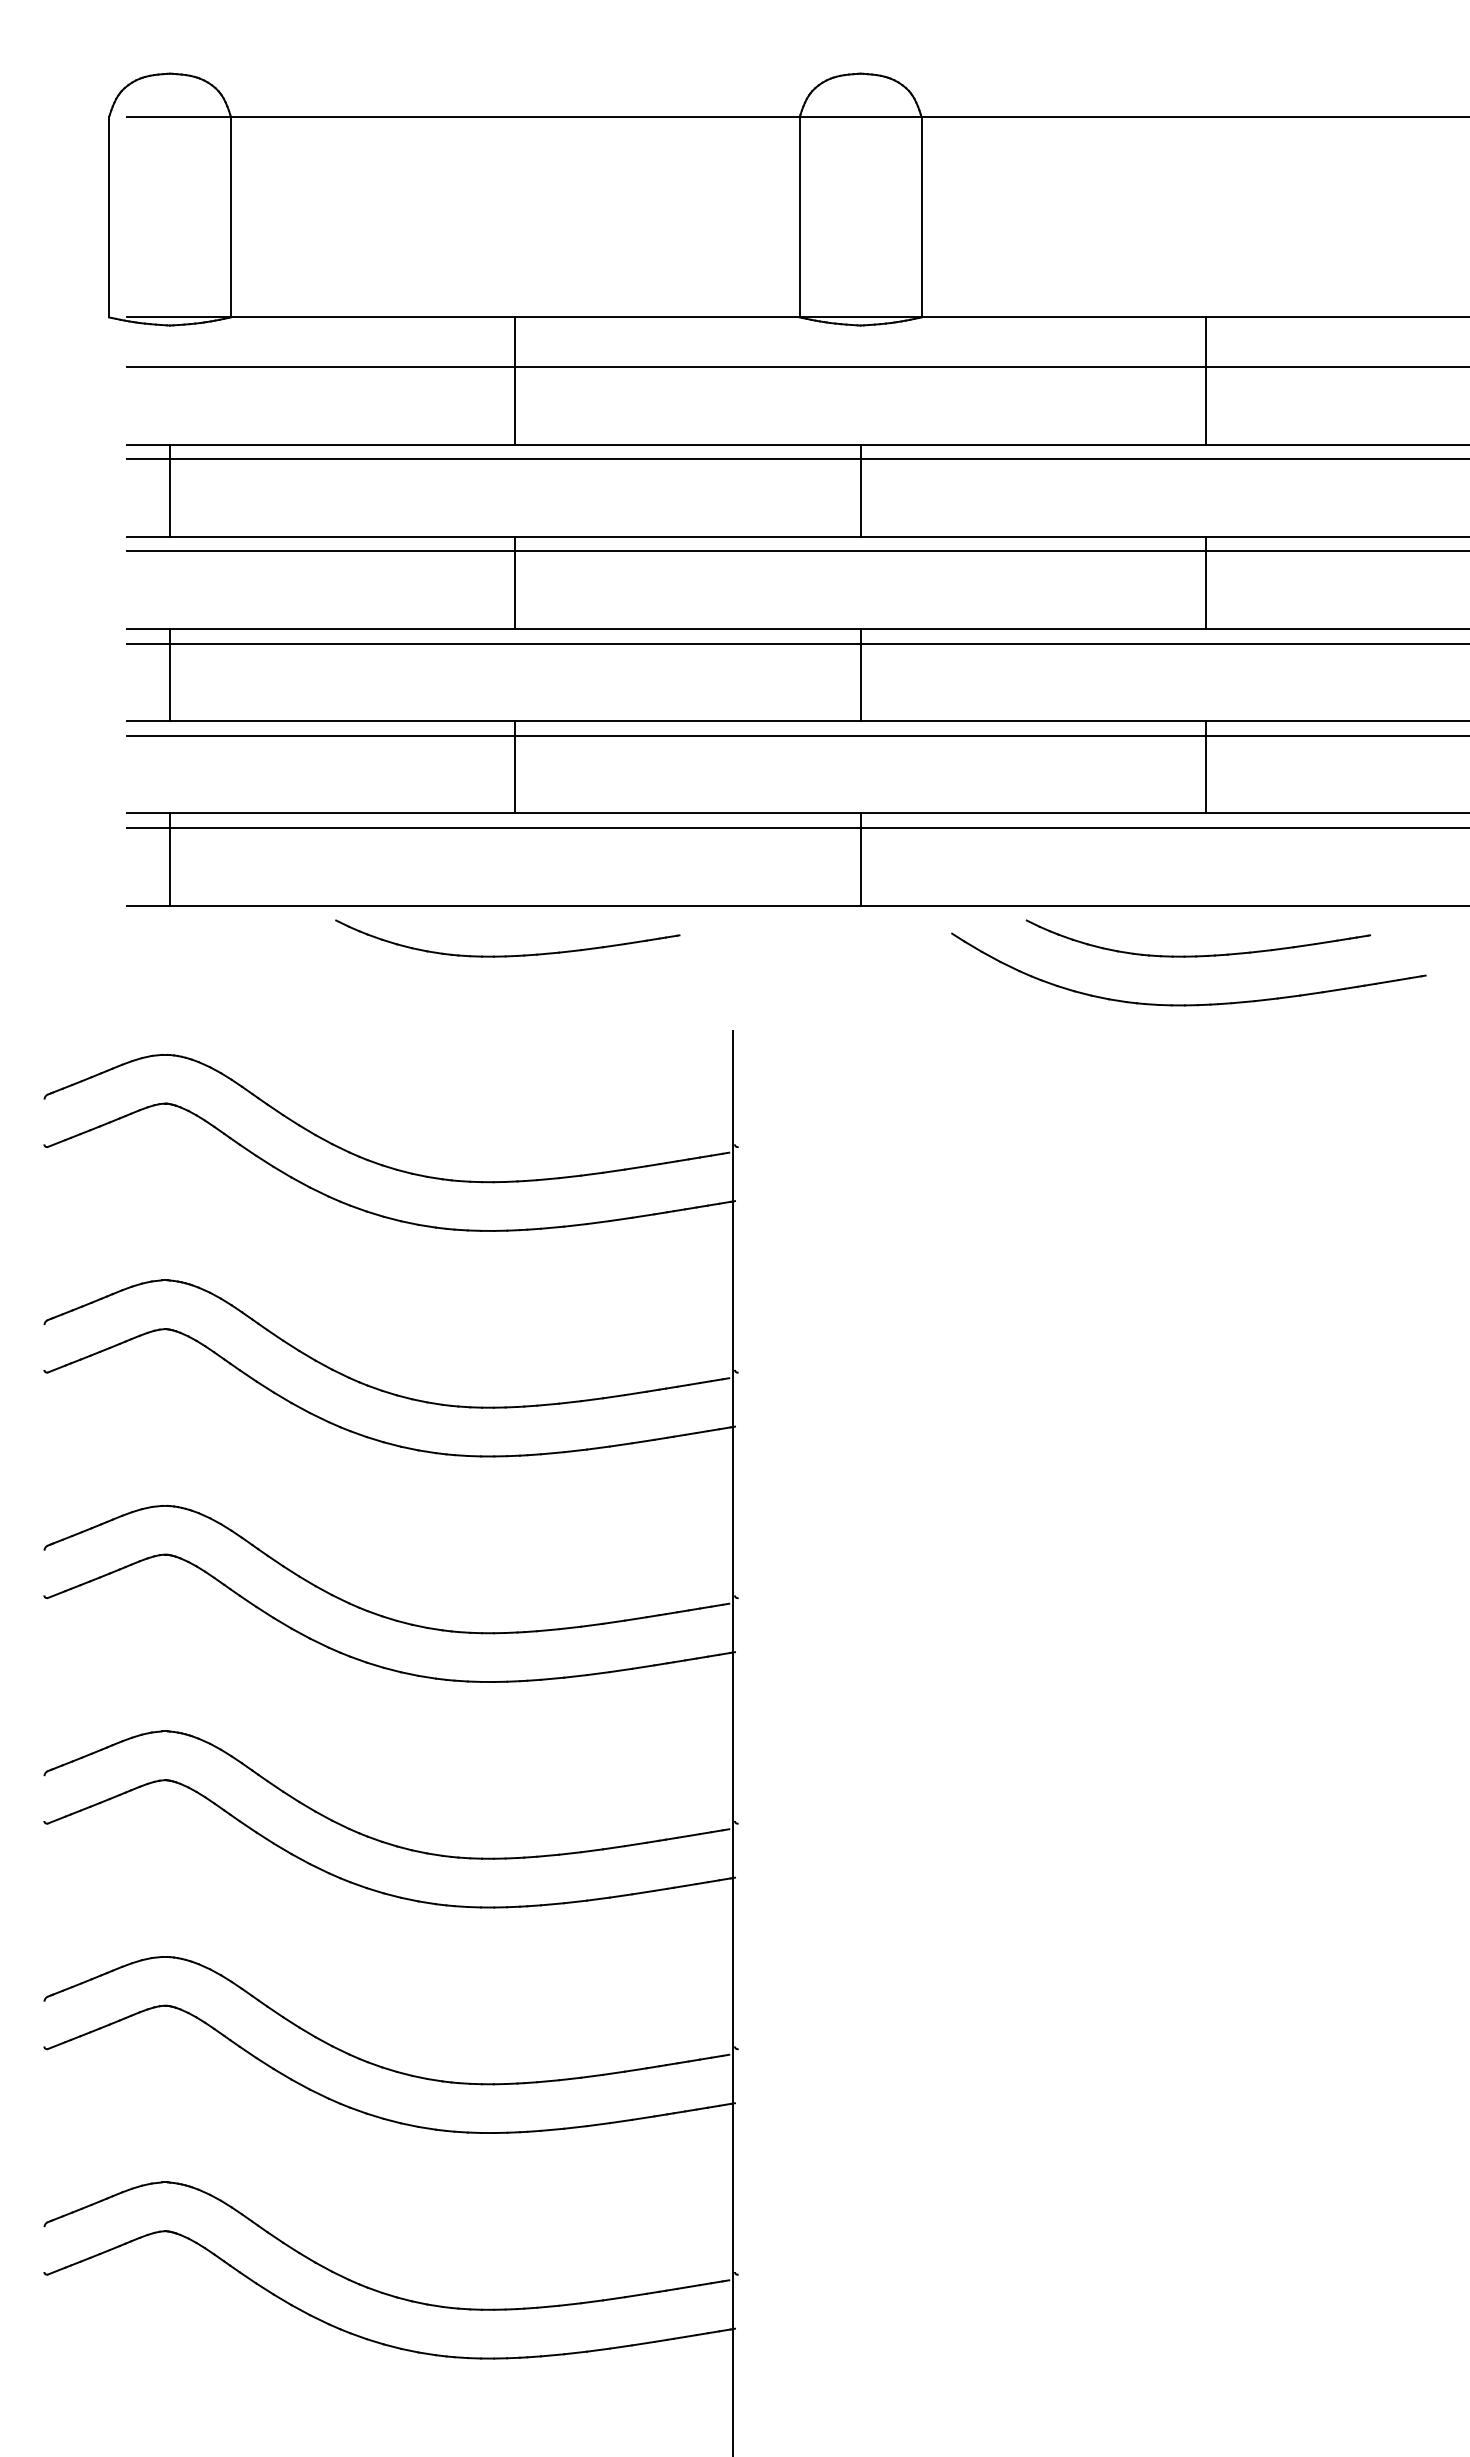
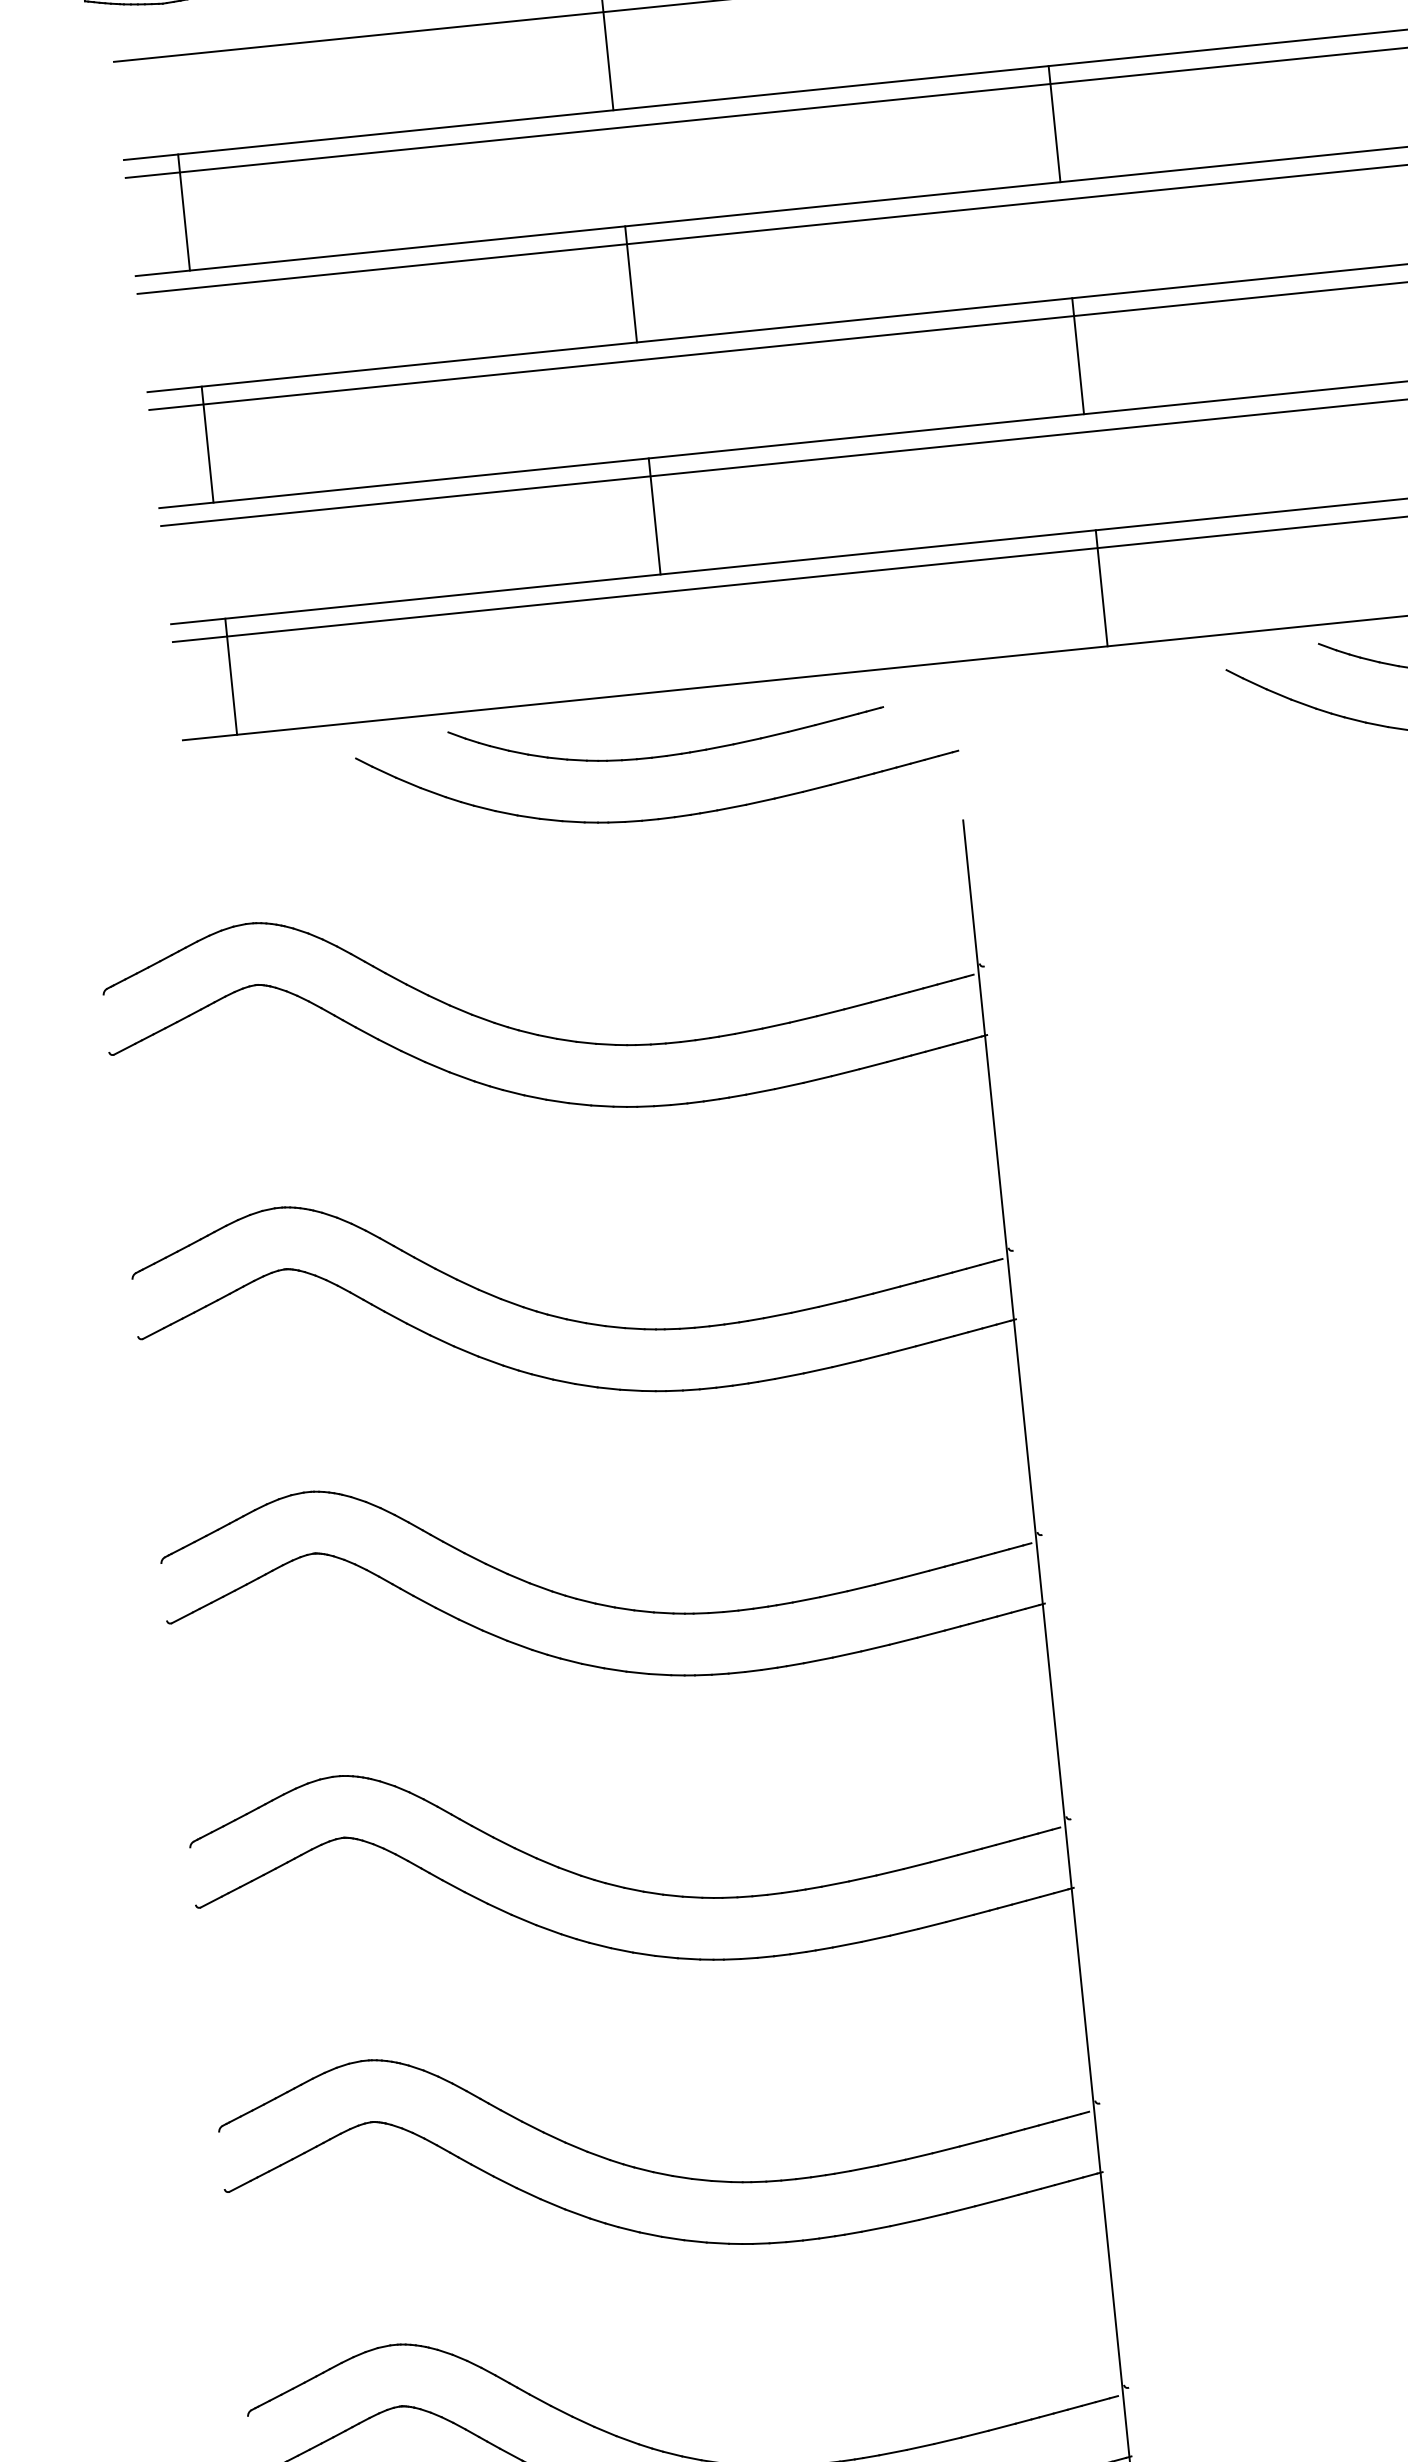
part: (497, 1004) -> (662, 817), added

